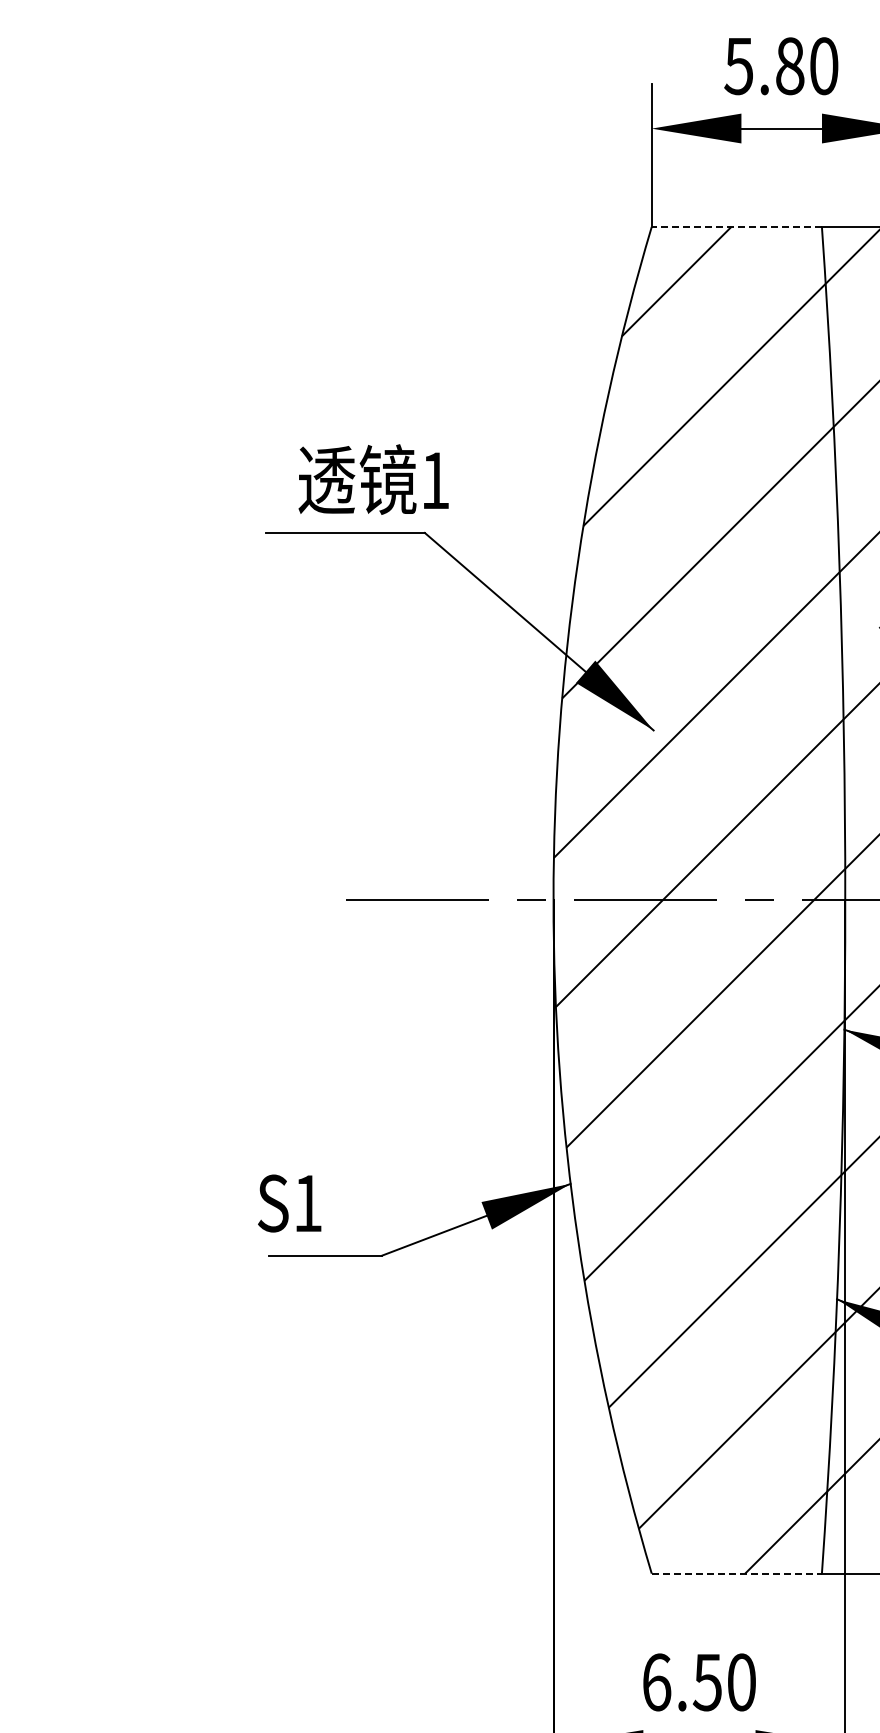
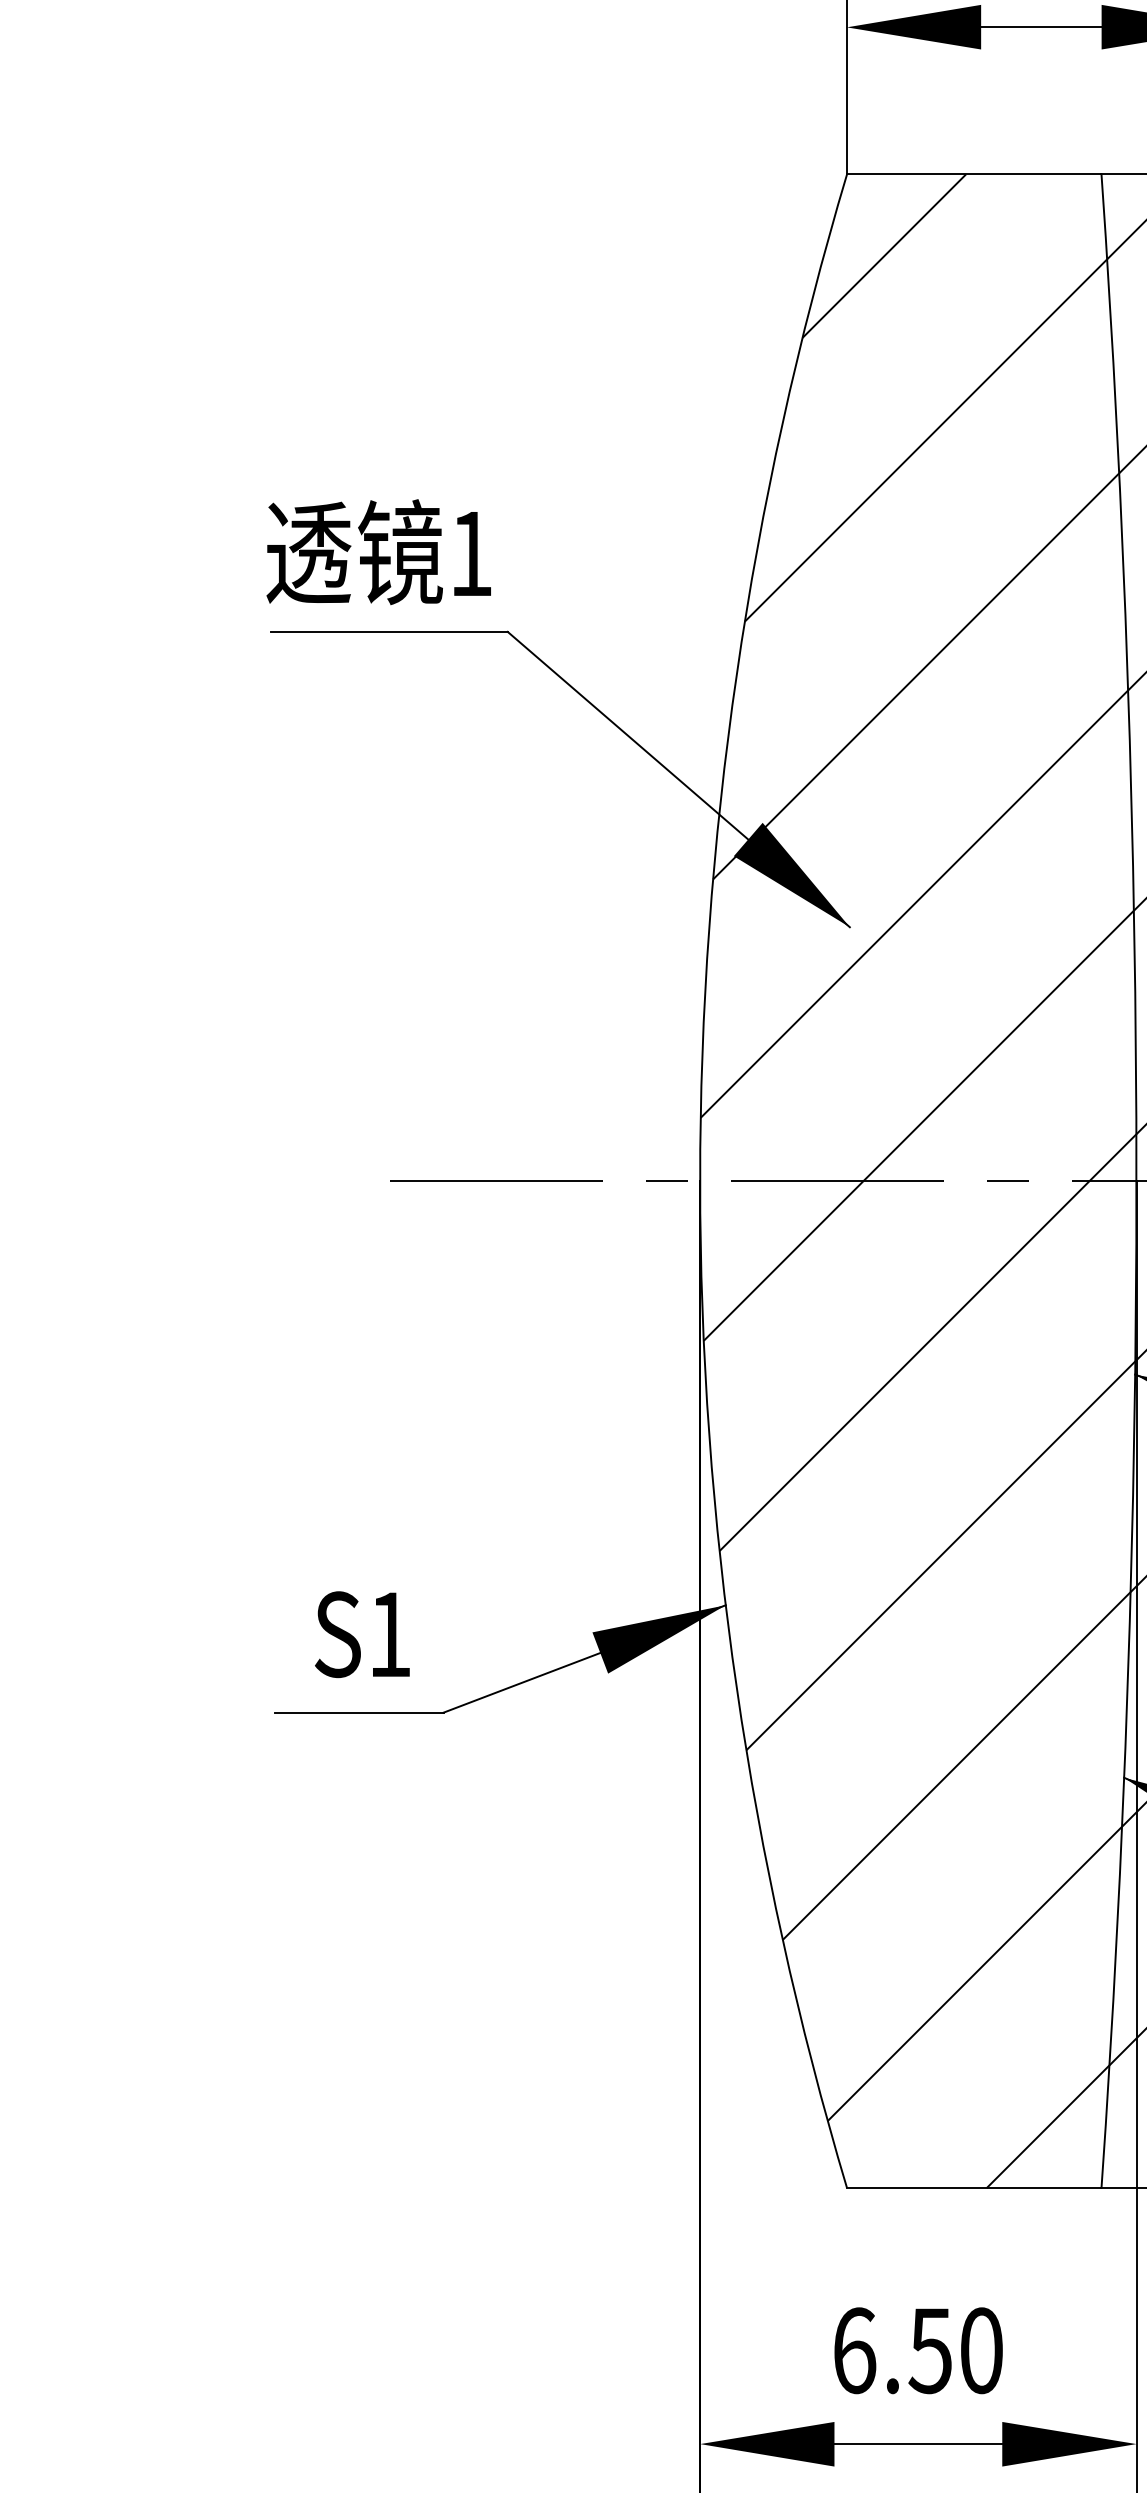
line: (736, 226) -> (973, 173), dashed -> solid
text: (373, 479) -> (378, 551), moved
text: (289, 1203) -> (362, 1634), moved
line: (737, 1573) -> (975, 2187), dashed -> solid

